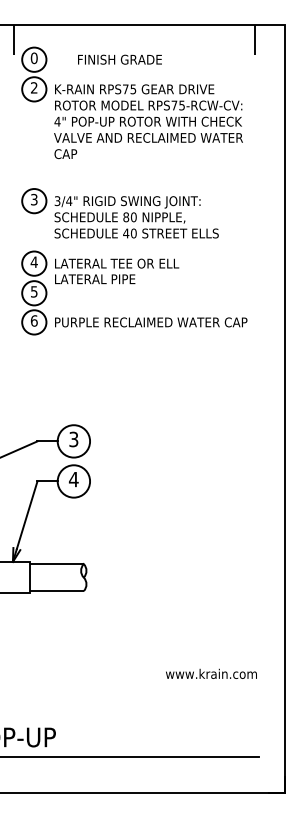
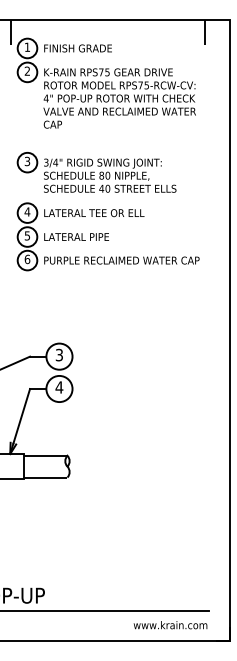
text: (33, 58) -> (26, 47), 0 -> 1
text: (119, 59) -> (77, 48), moved
text: (95, 279) -> (76, 237), moved
text: (211, 673) -> (170, 624), moved

